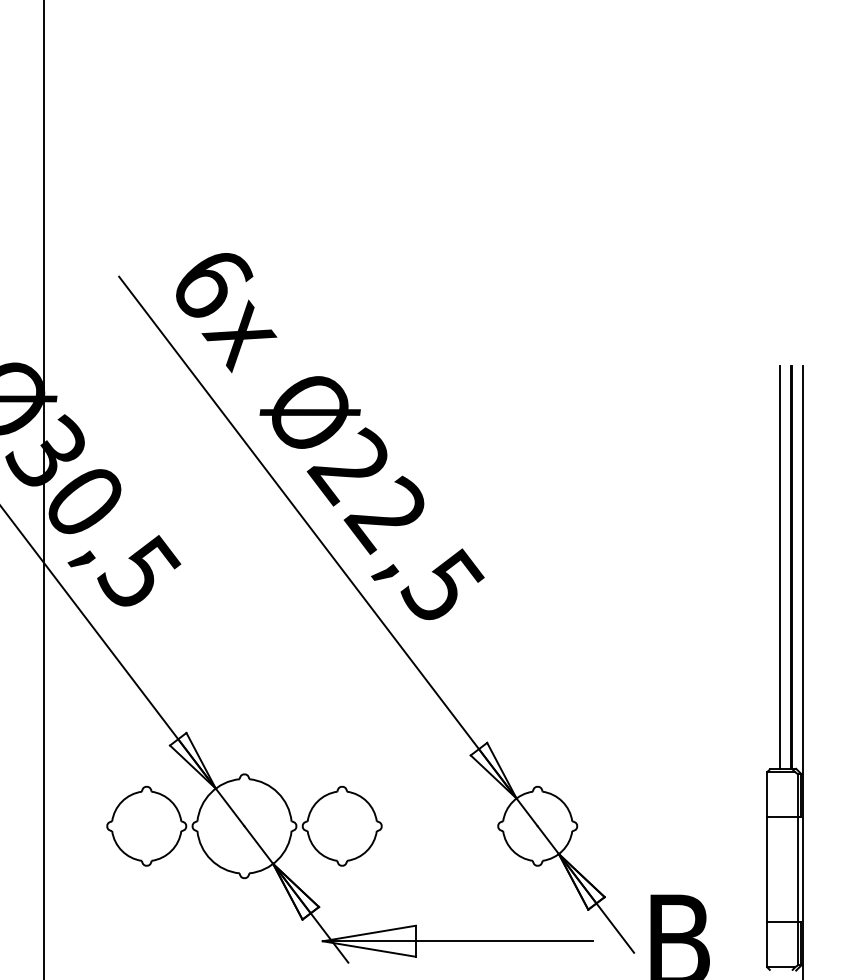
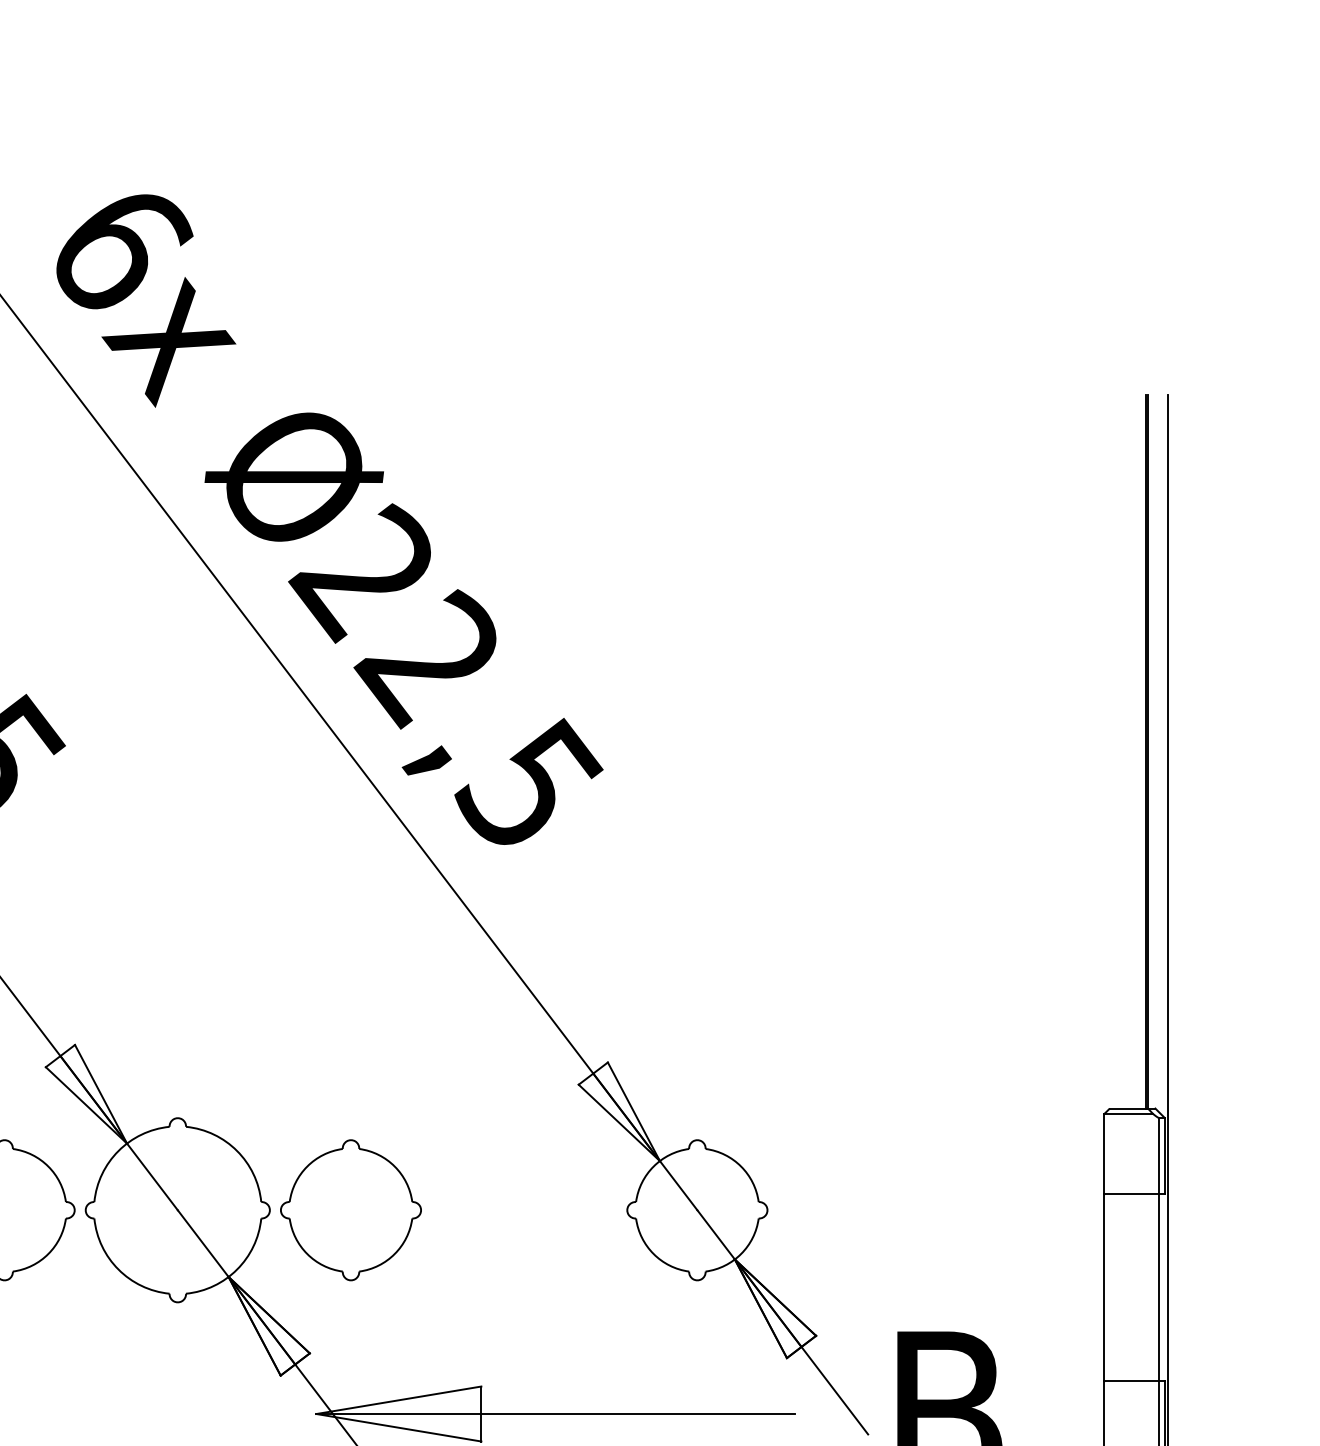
line: (779, 567) -> (1125, 751), removed

